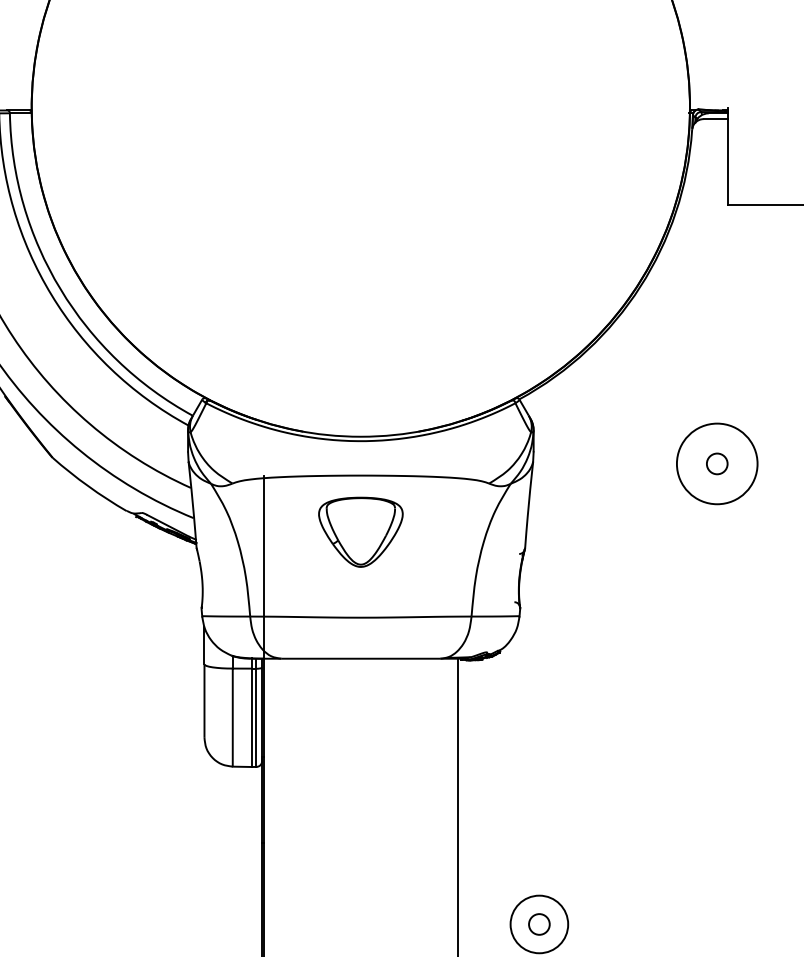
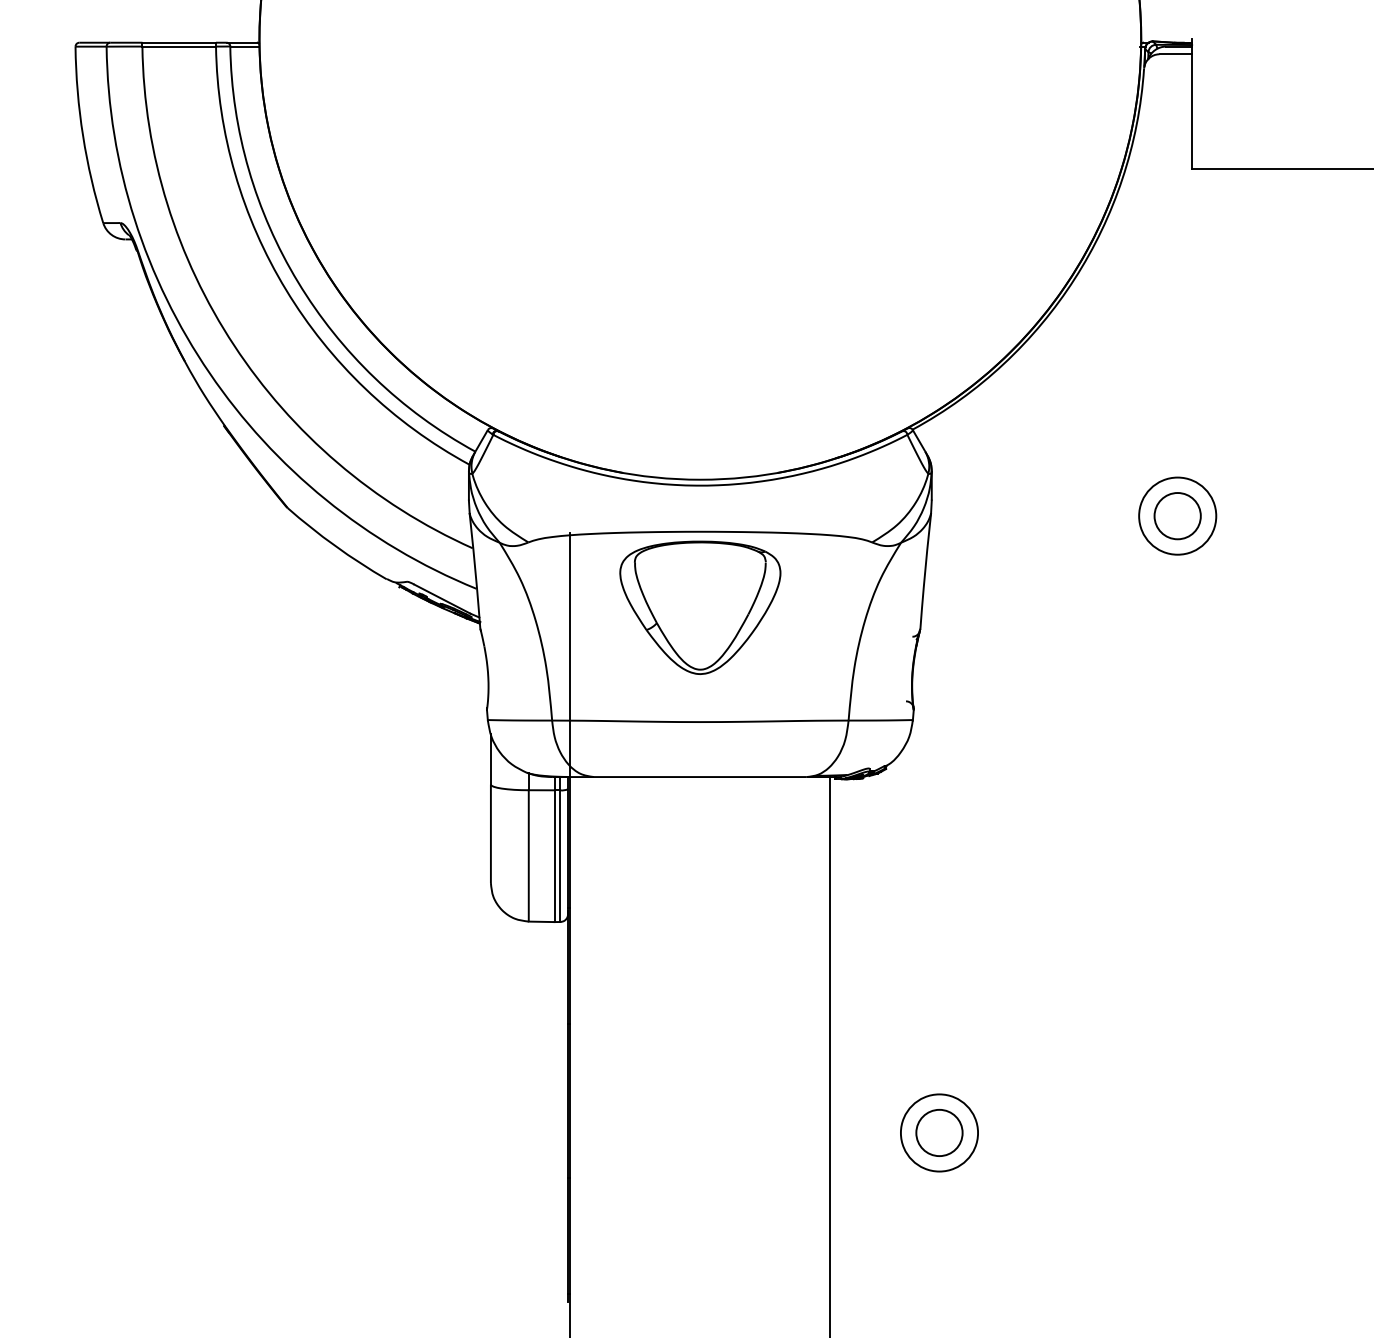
circle: (717, 463) -> (1177, 515), size x0.71
circle: (717, 464) -> (1177, 516), size x1.67
part: (360, 532) -> (700, 607), size x1.43
circle: (539, 924) -> (939, 1132), size x1.67

